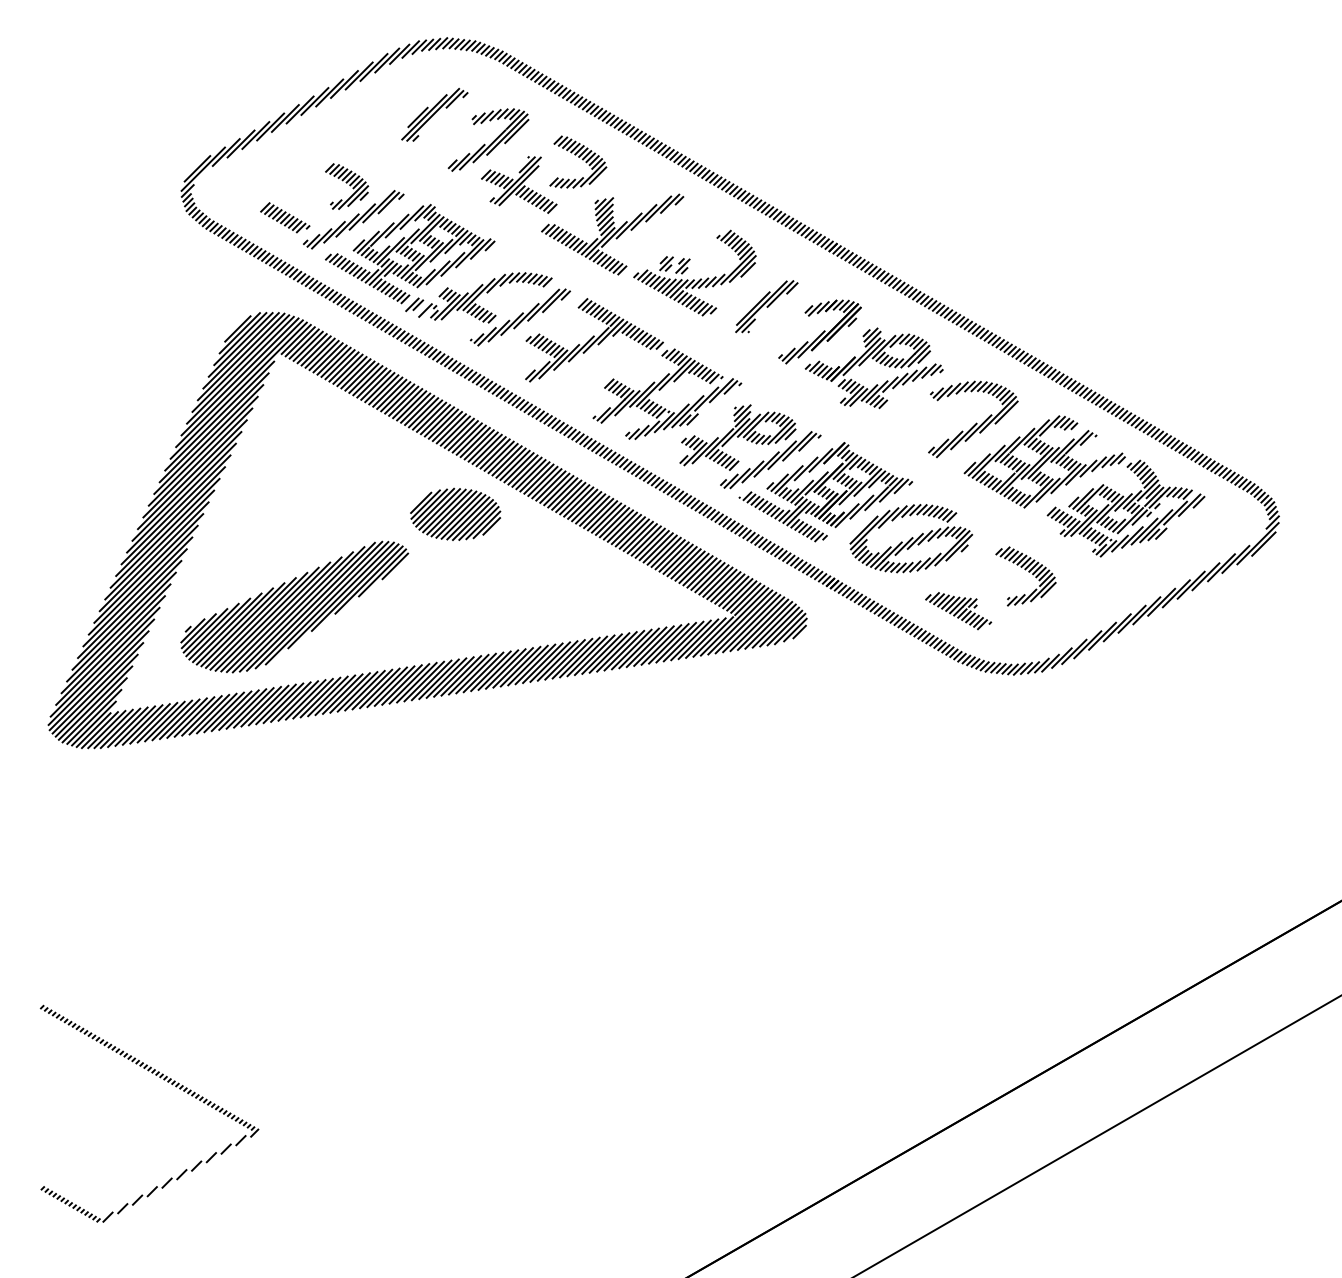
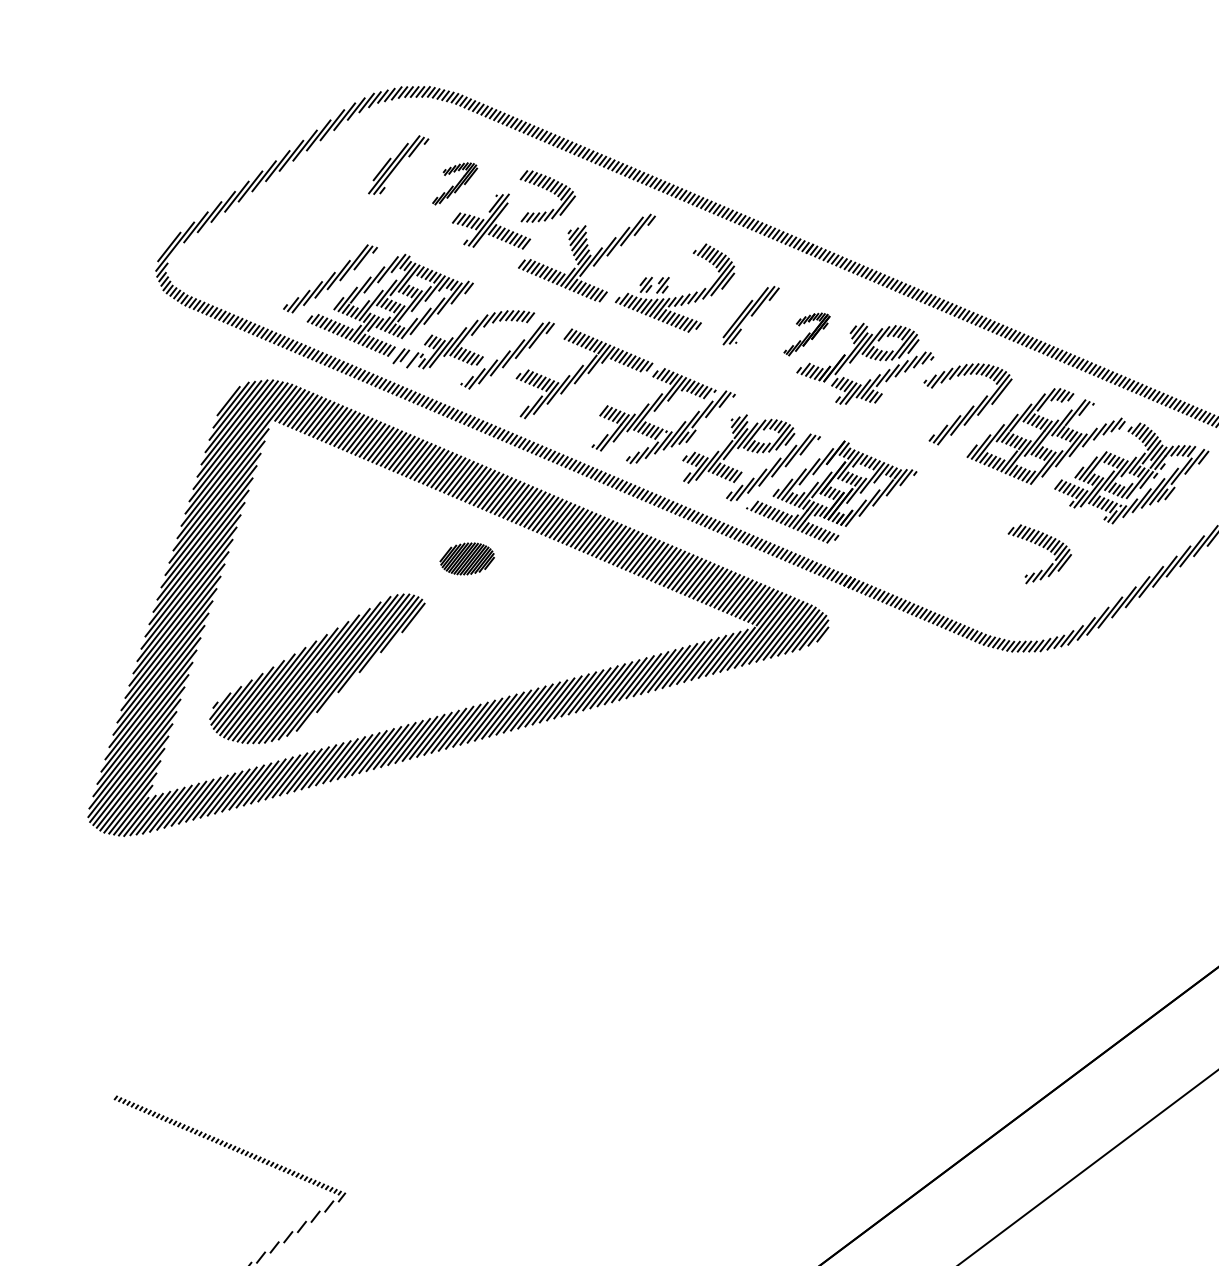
part: (488, 139) -> (454, 182), size x0.6
part: (347, 186) -> (320, 246), removed
part: (285, 217) -> (262, 284), removed
part: (819, 331) -> (806, 333), size x0.6
part: (455, 513) -> (466, 558), size x0.6
part: (911, 538) -> (922, 528), removed
part: (958, 611) -> (978, 595), removed

